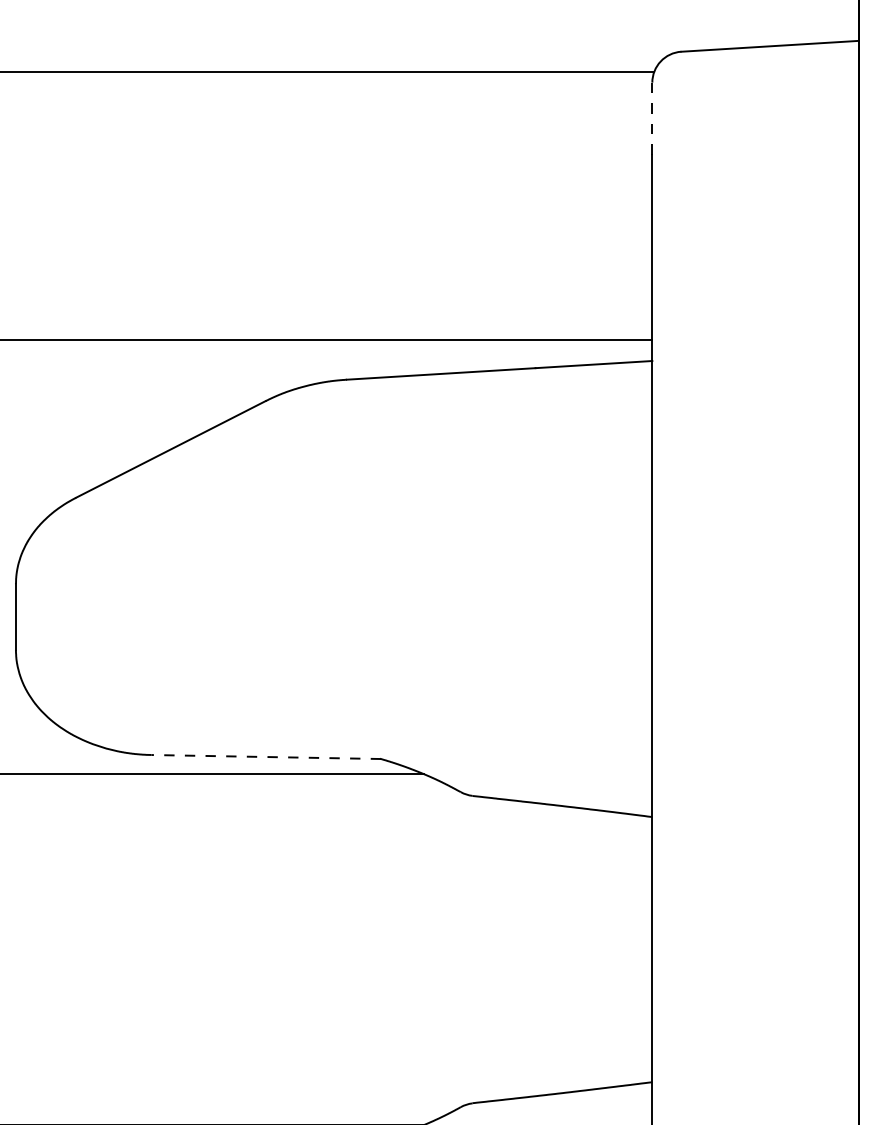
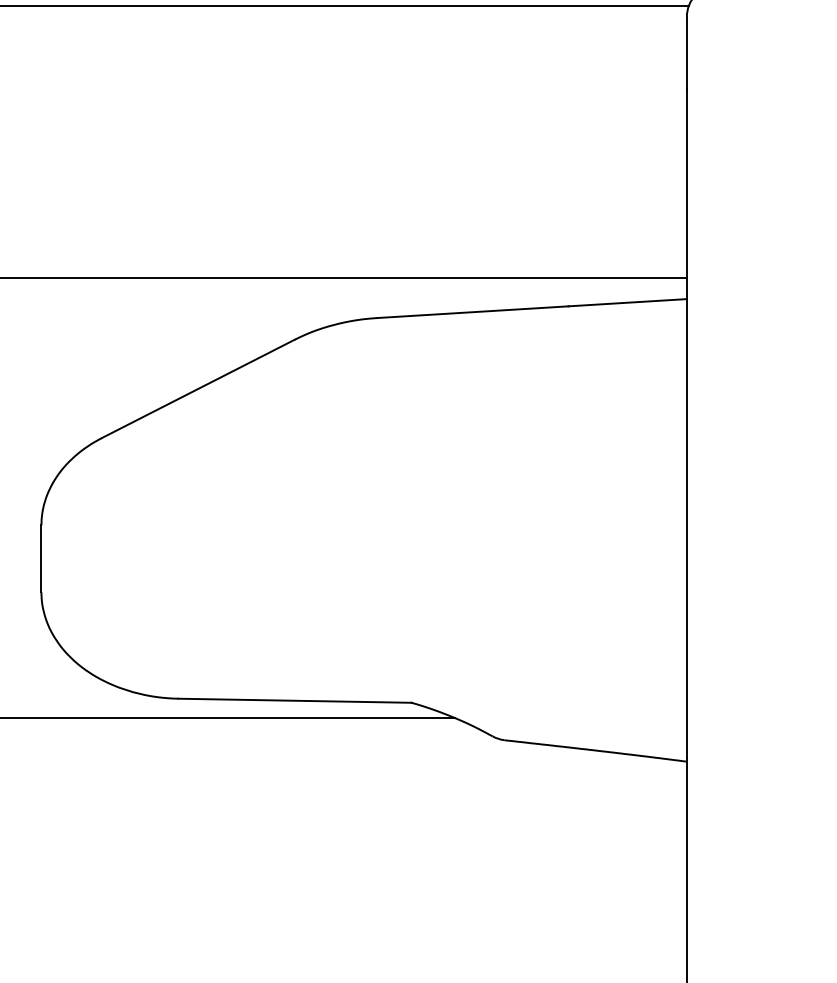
line: (652, 118) -> (687, 53), dashed -> solid
line: (266, 757) -> (295, 701), dashed -> solid

